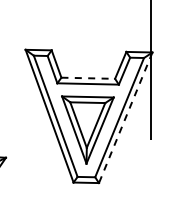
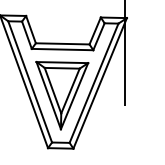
line: (88, 78) -> (62, 44), dashed -> solid
line: (125, 117) -> (99, 83), dashed -> solid

